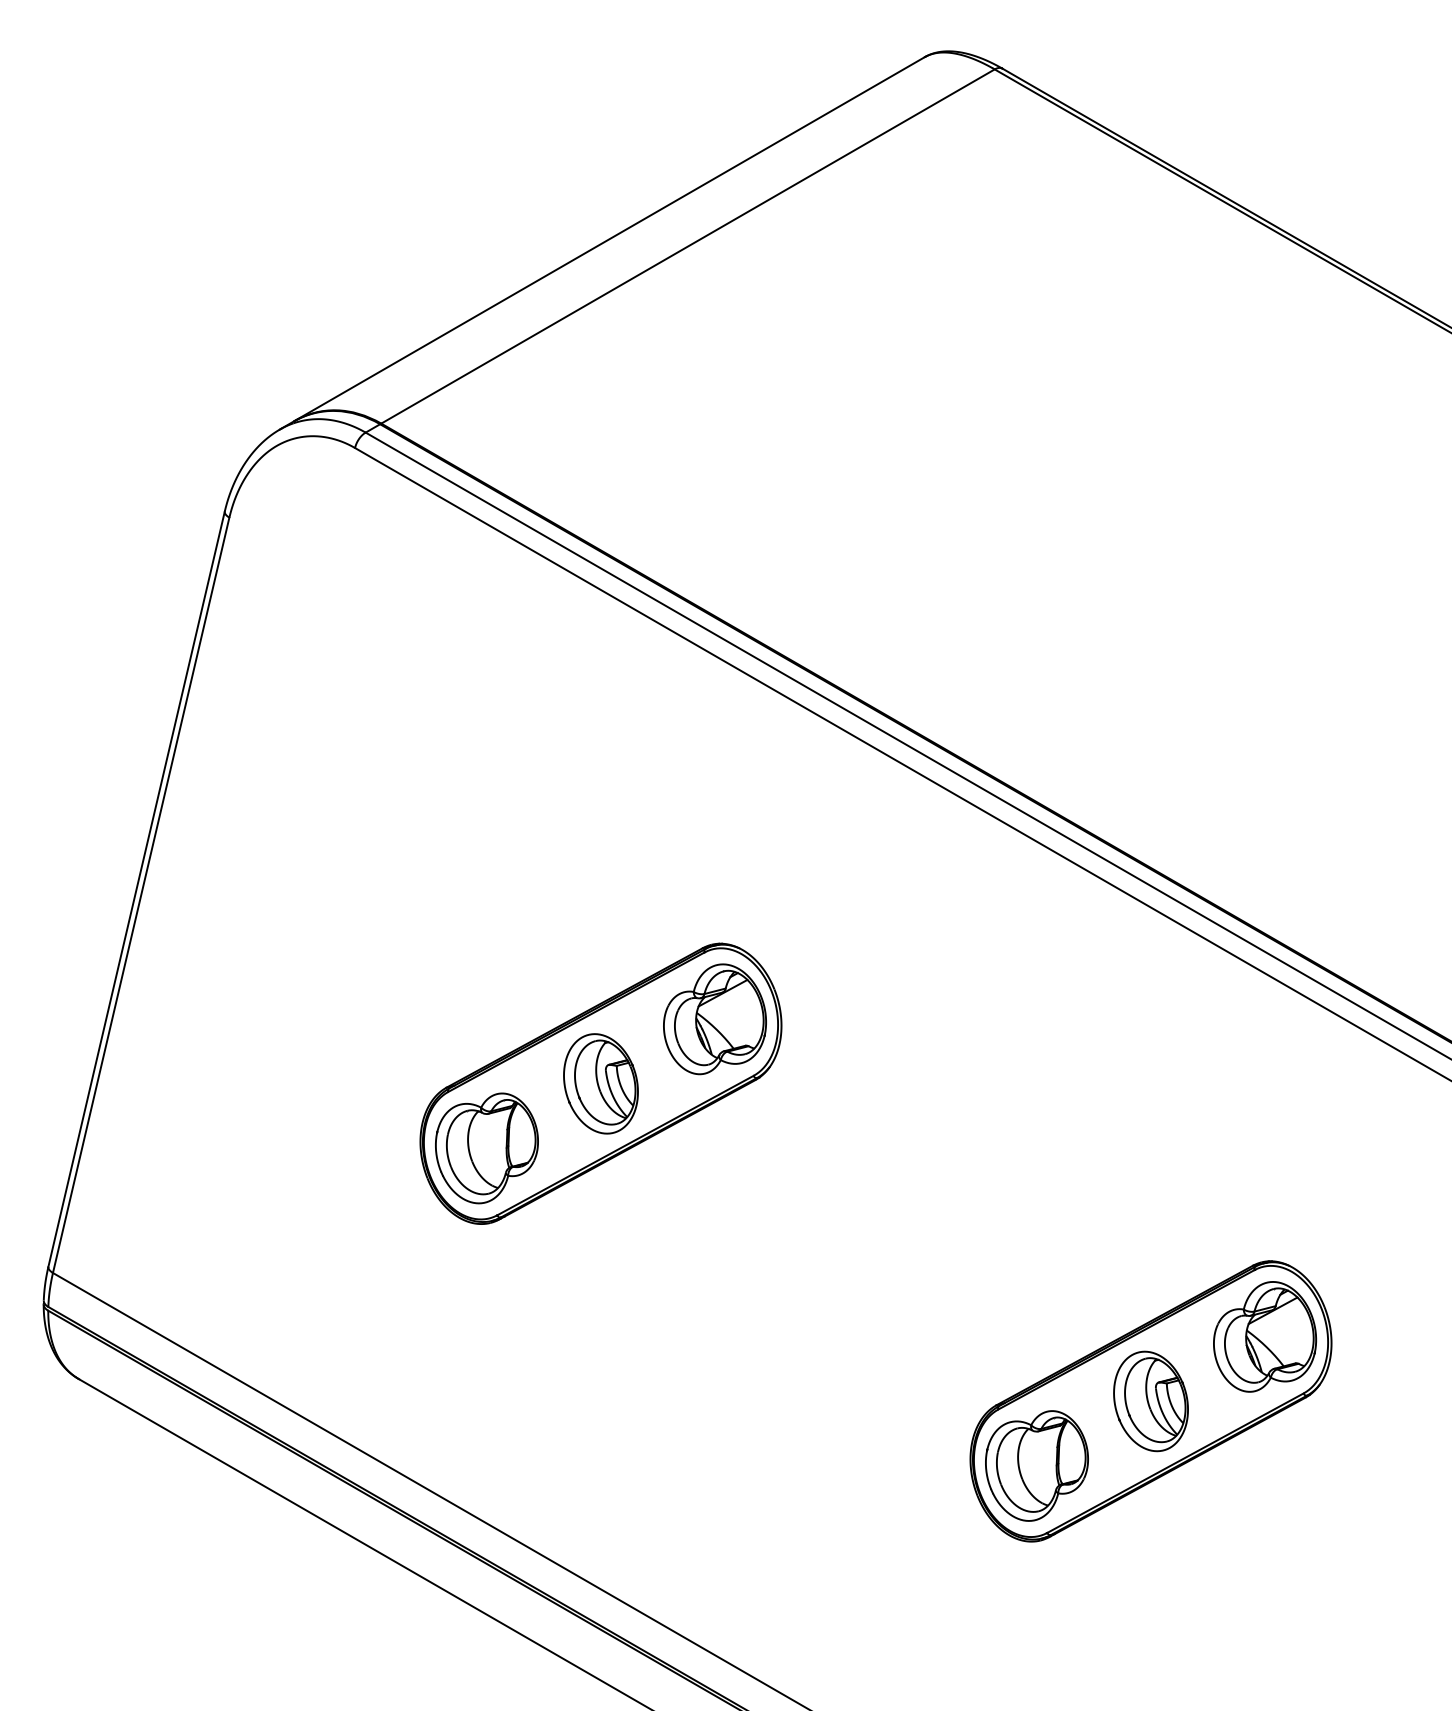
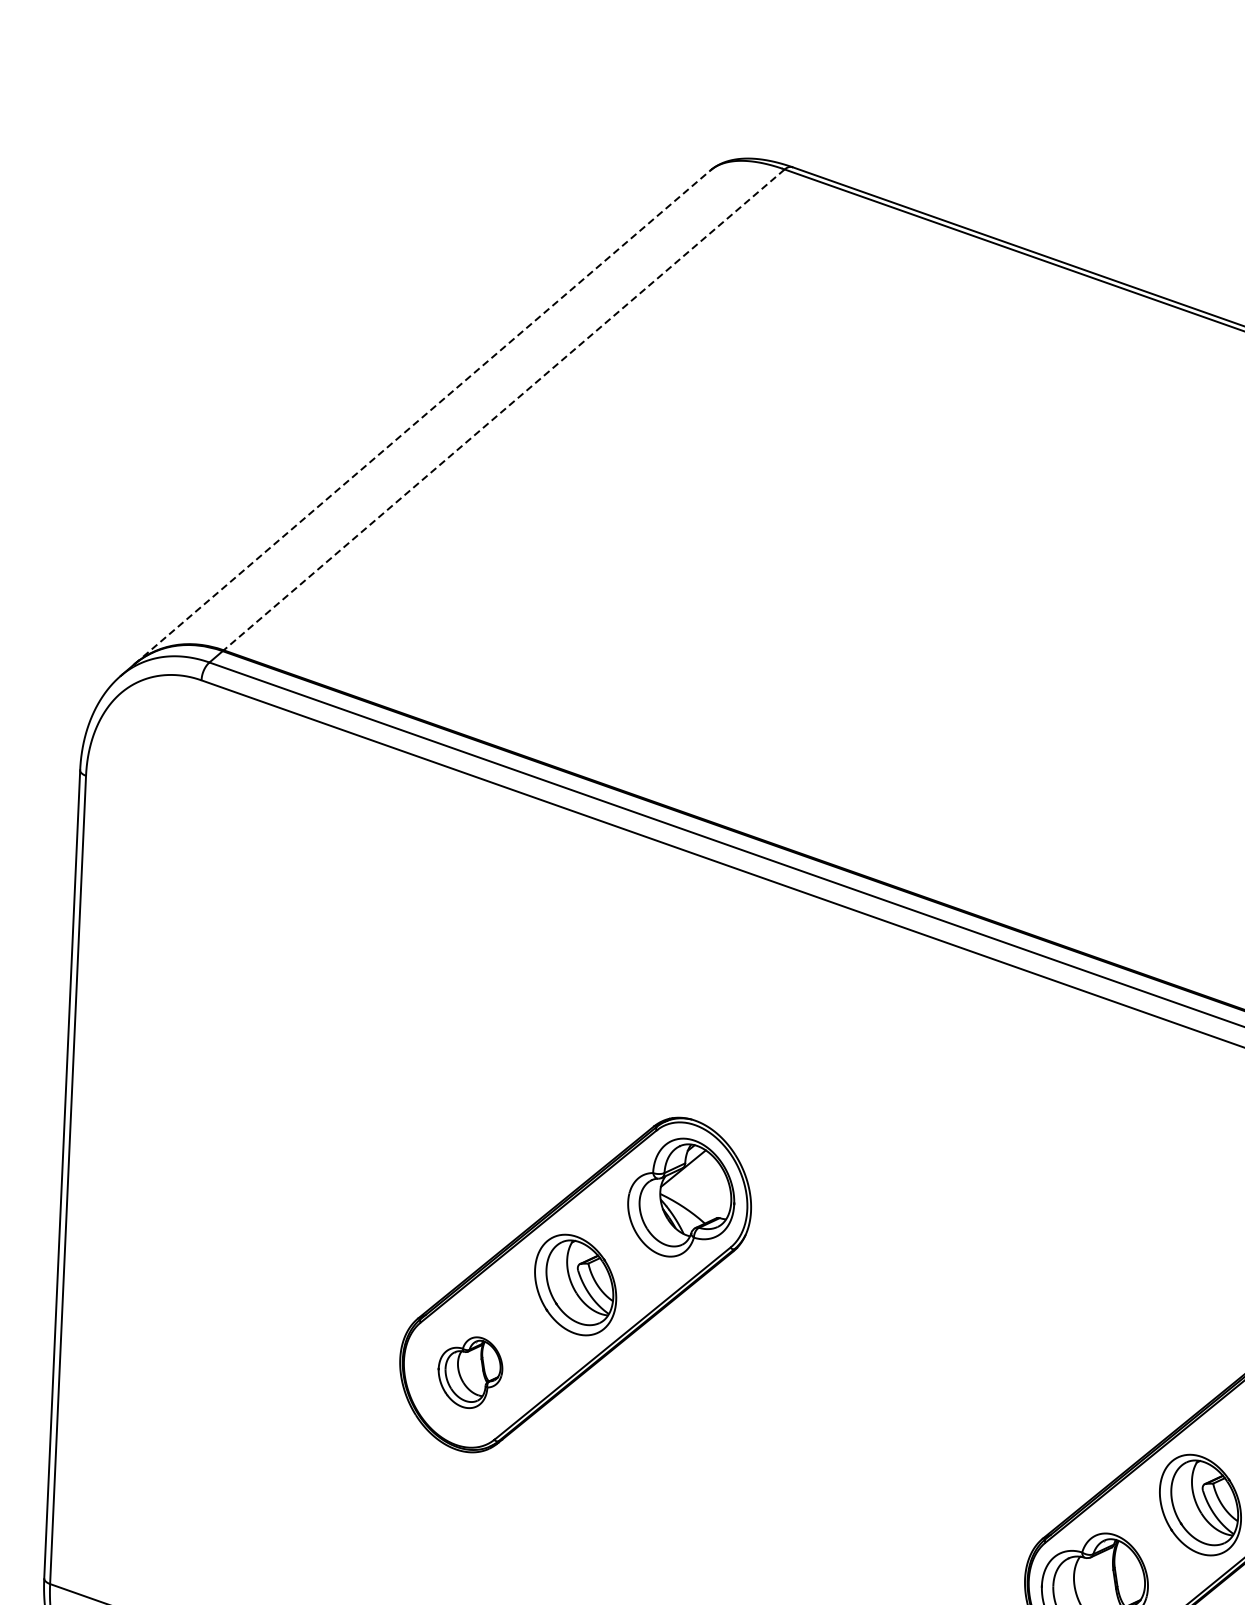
line: (609, 239) -> (422, 417), solid -> dashed
line: (687, 246) -> (503, 409), solid -> dashed
part: (486, 1148) -> (470, 1373), size x0.6

